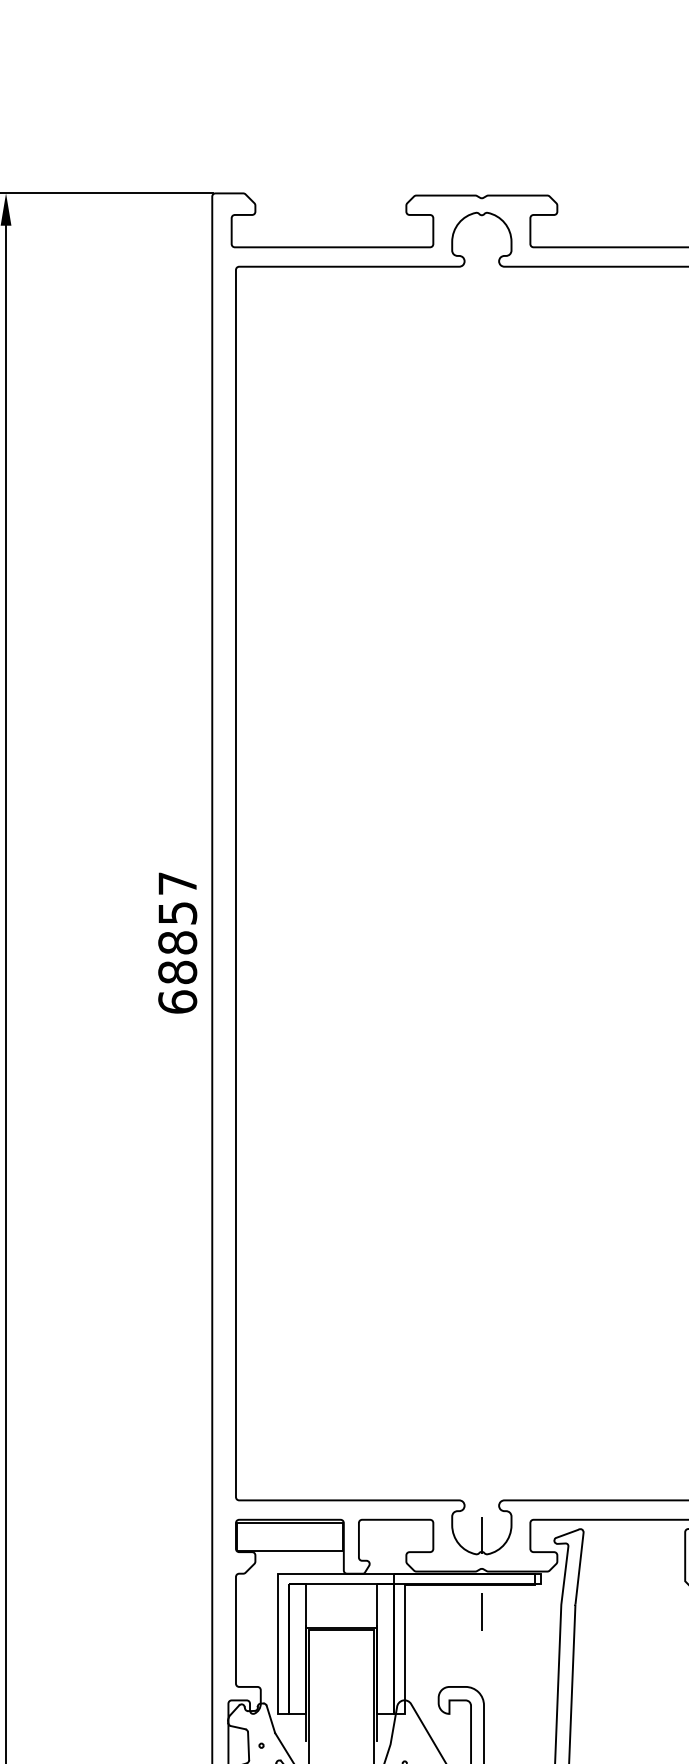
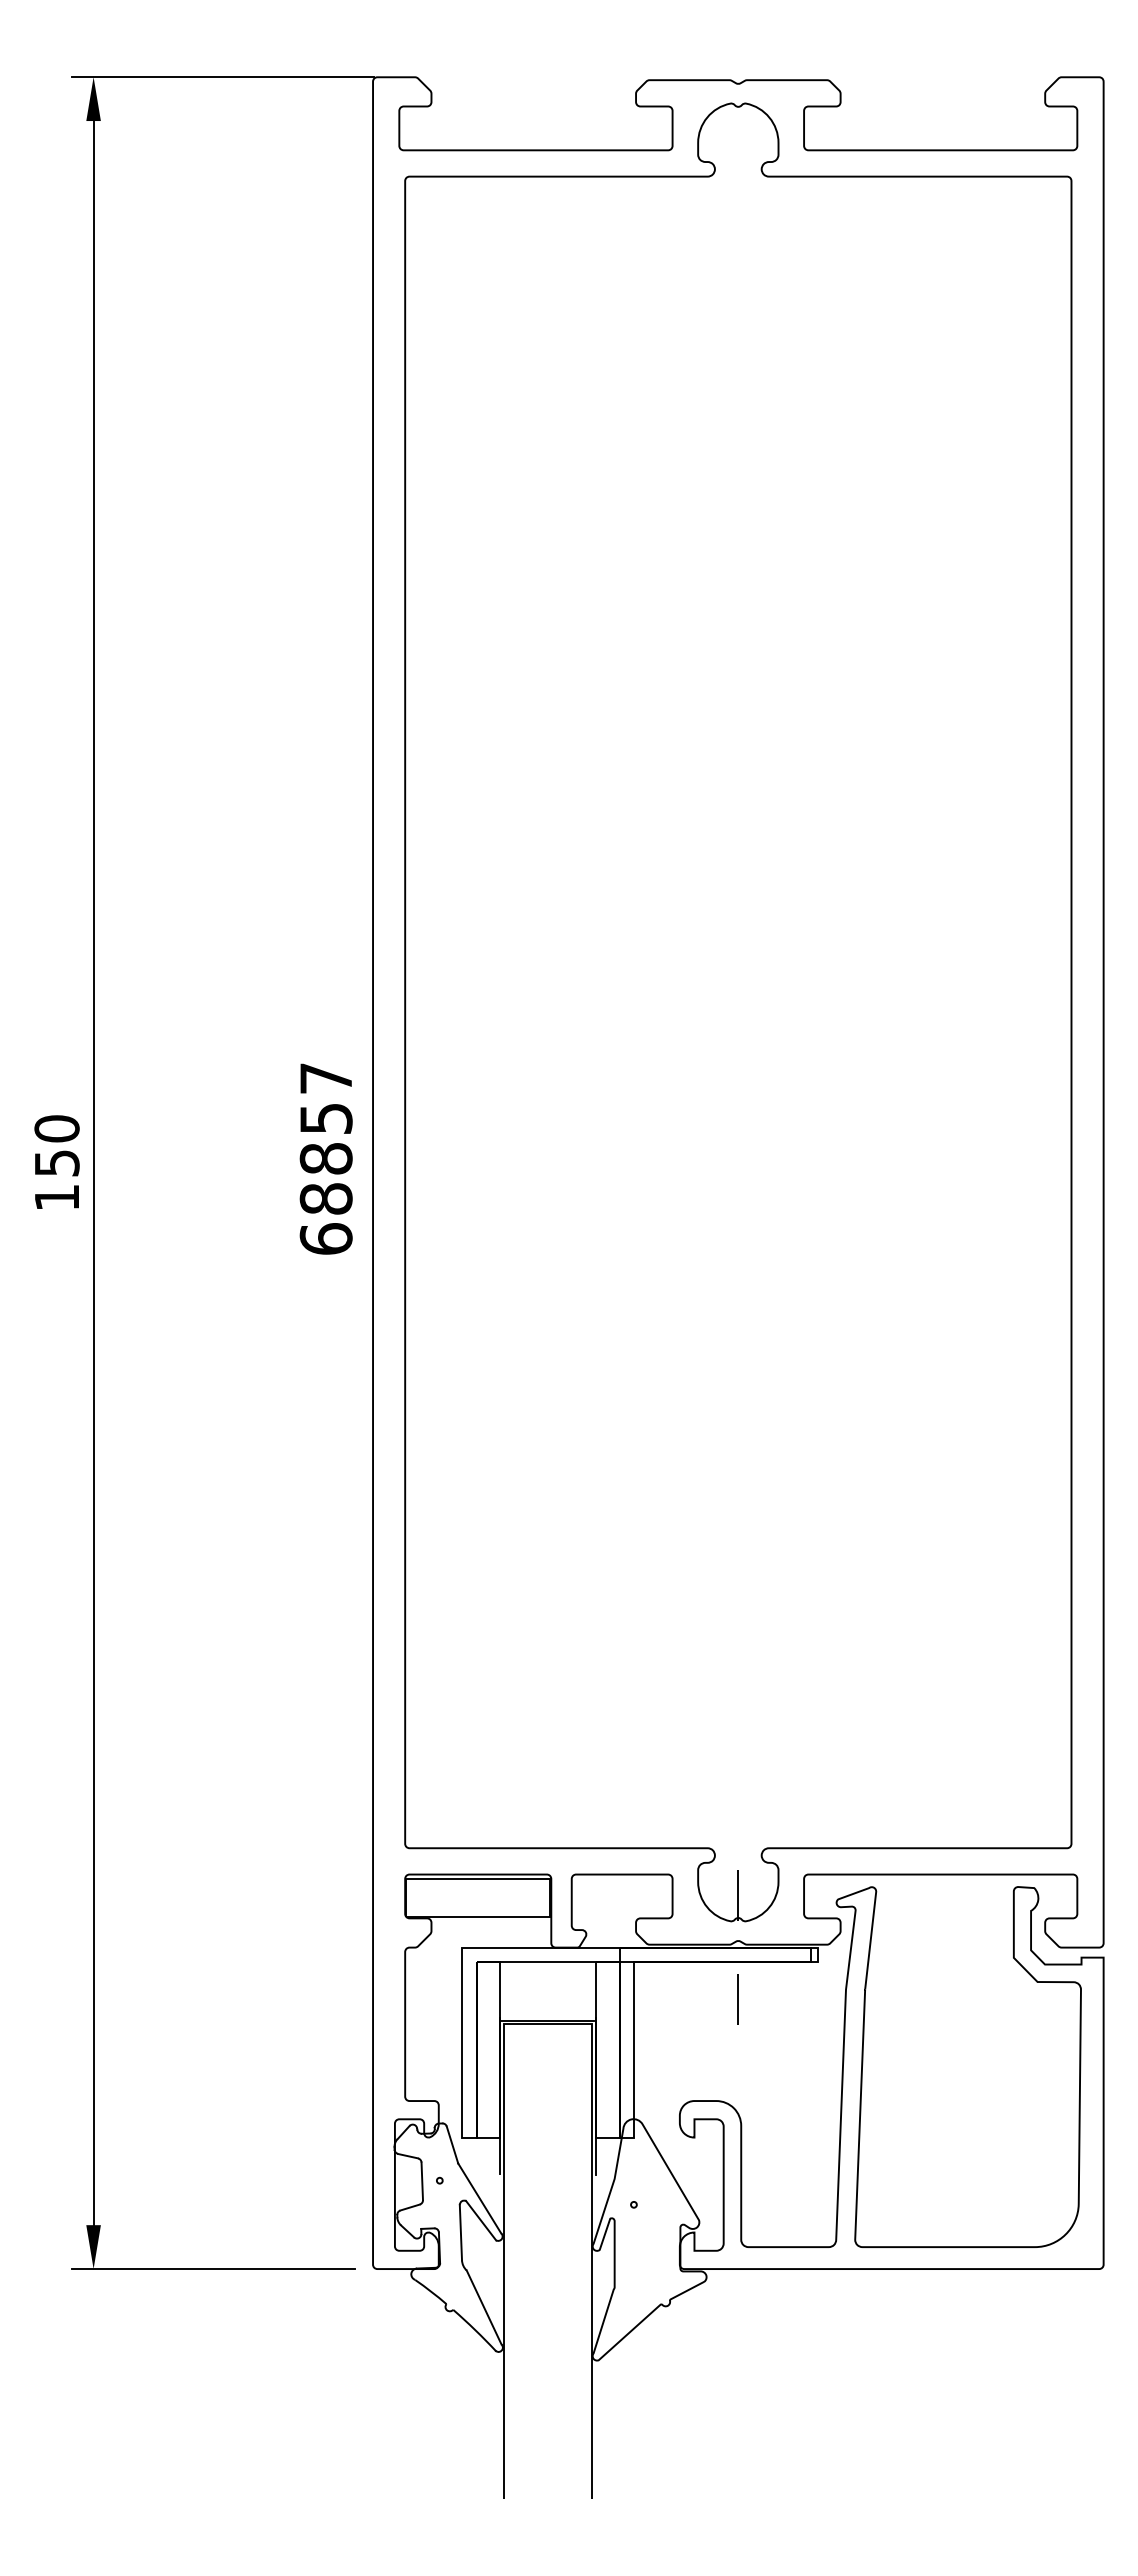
text: (177, 942) -> (325, 1158), moved

